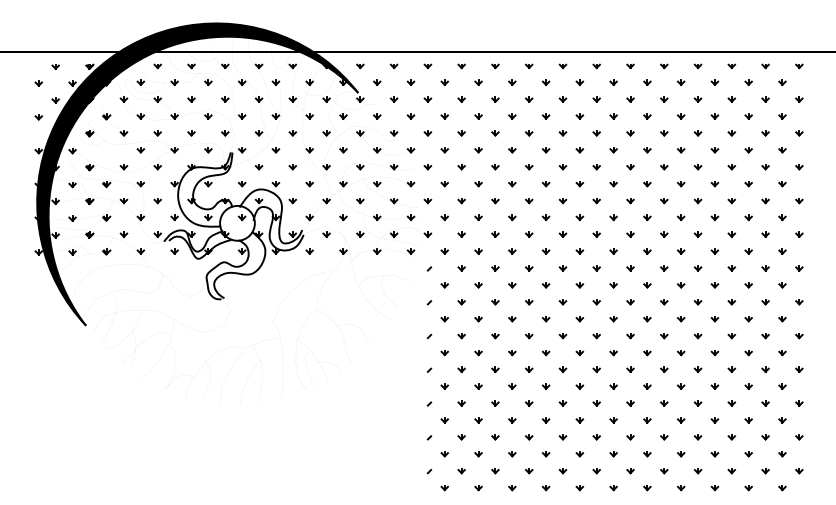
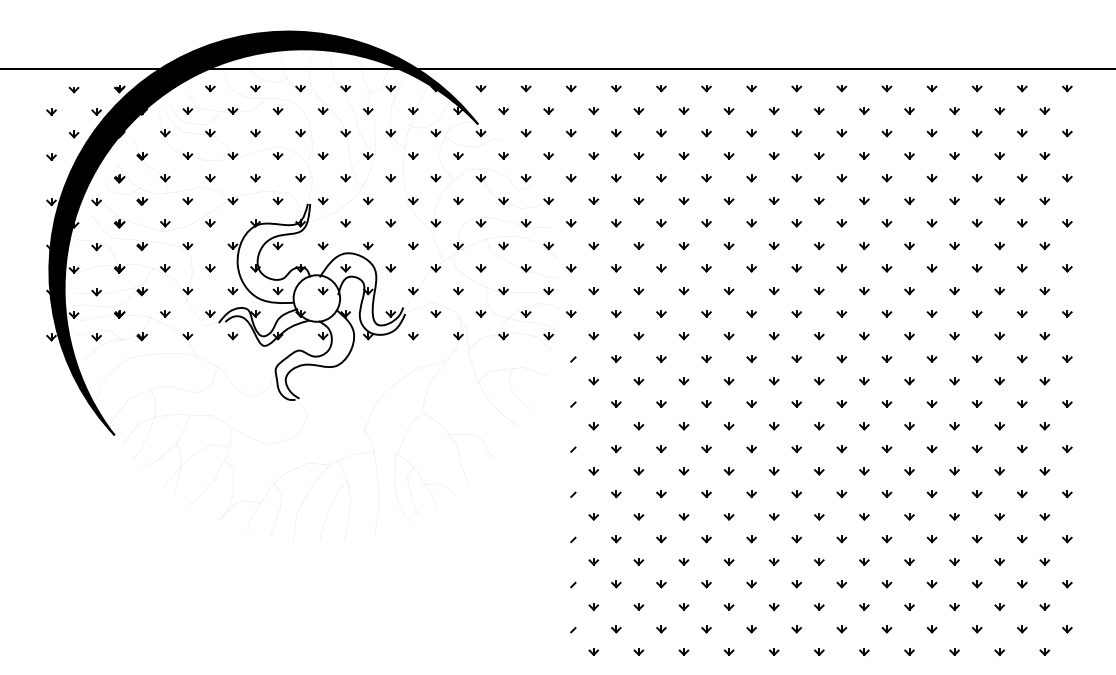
part: (106, 150) -> (142, 201), added

